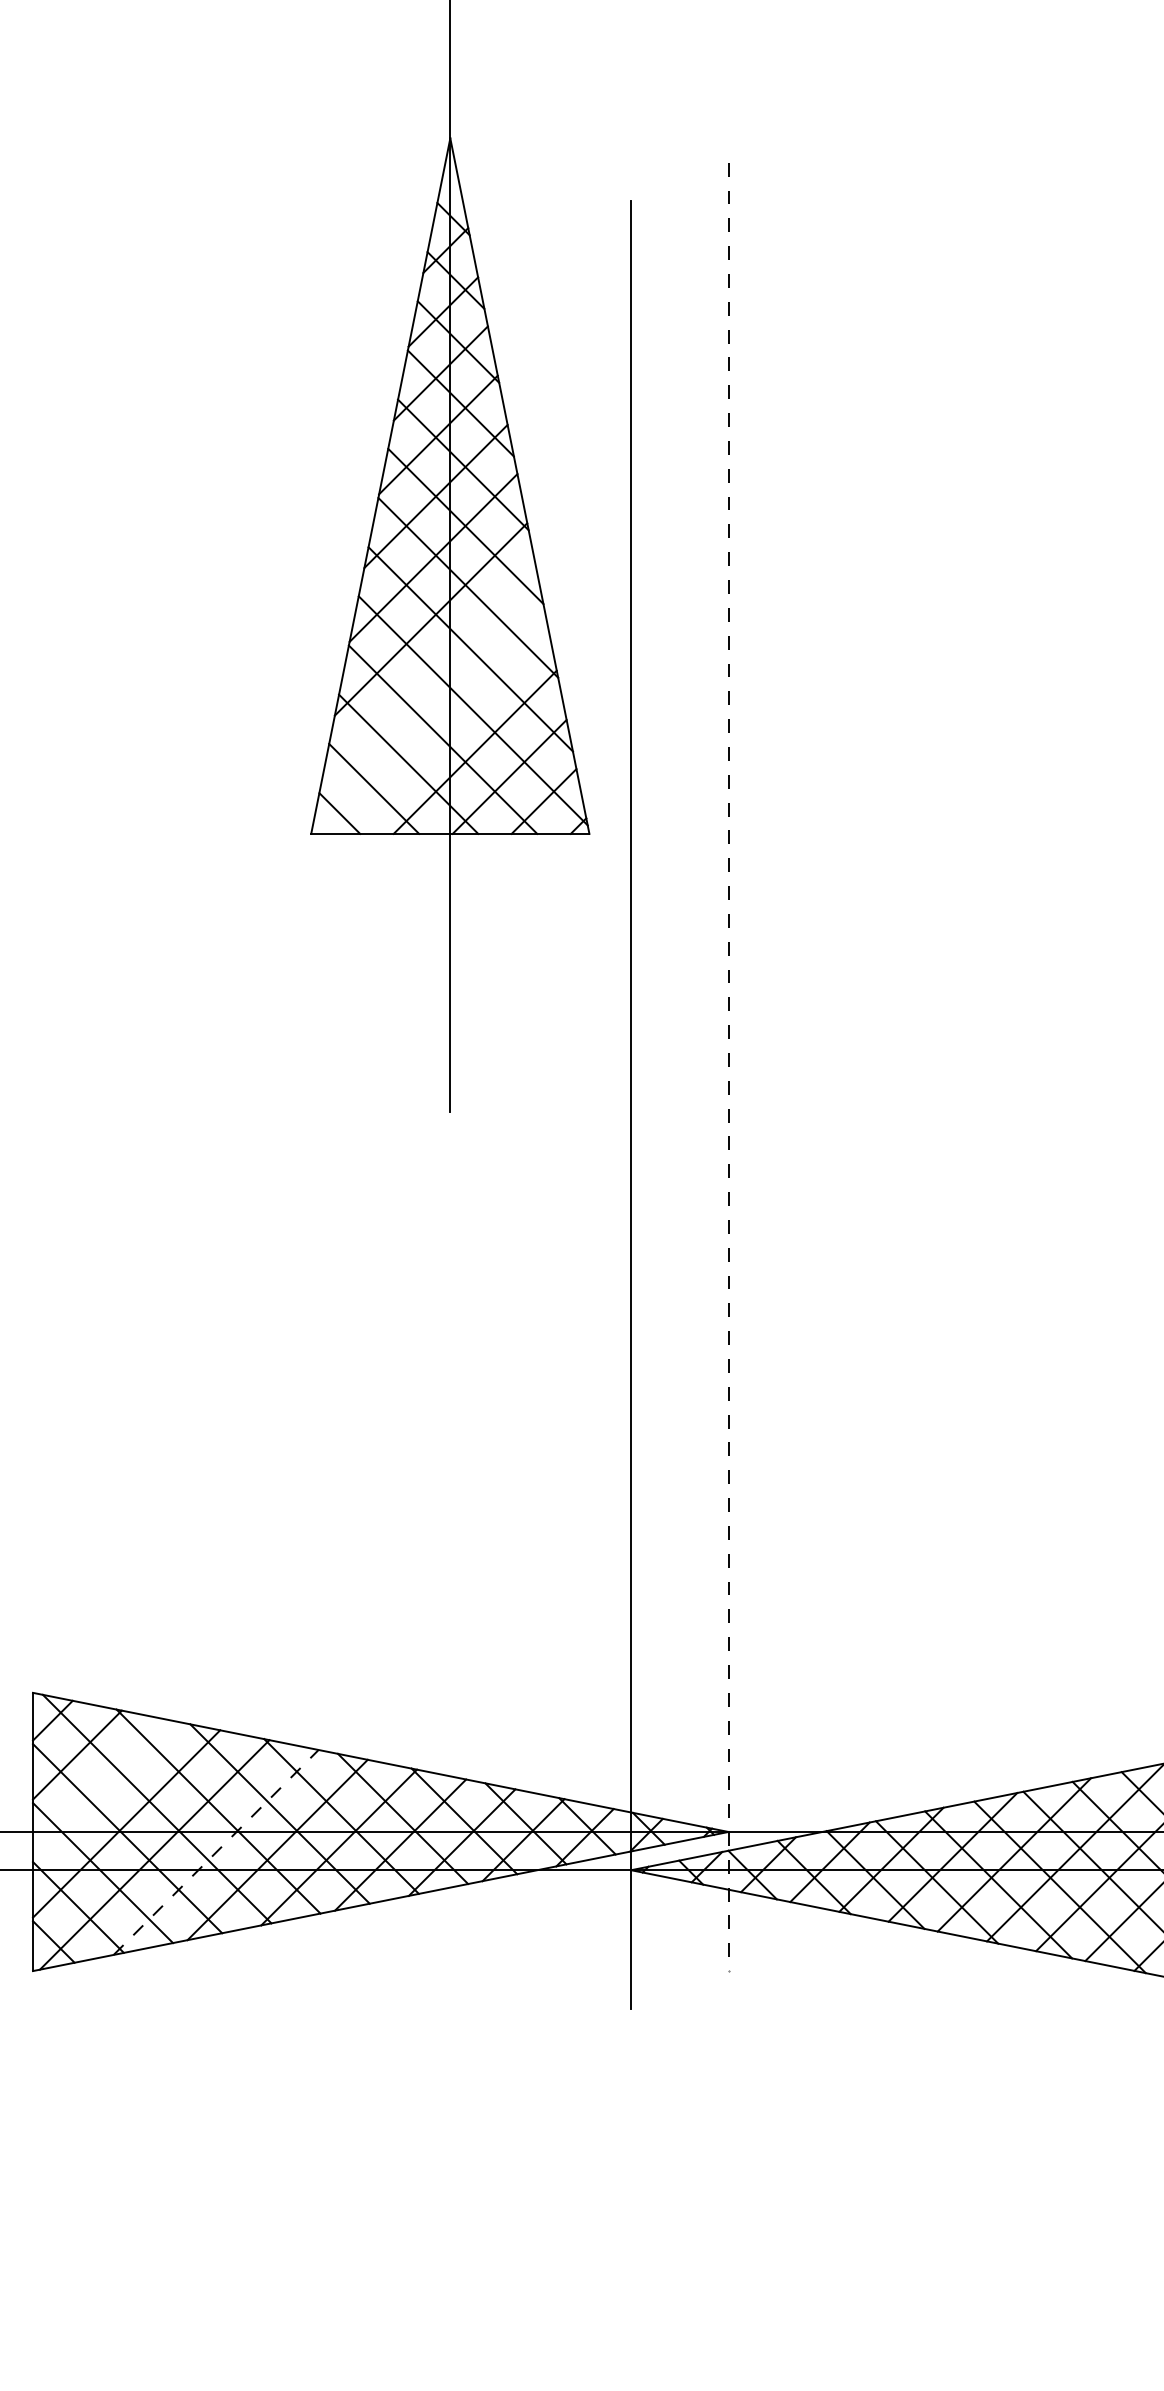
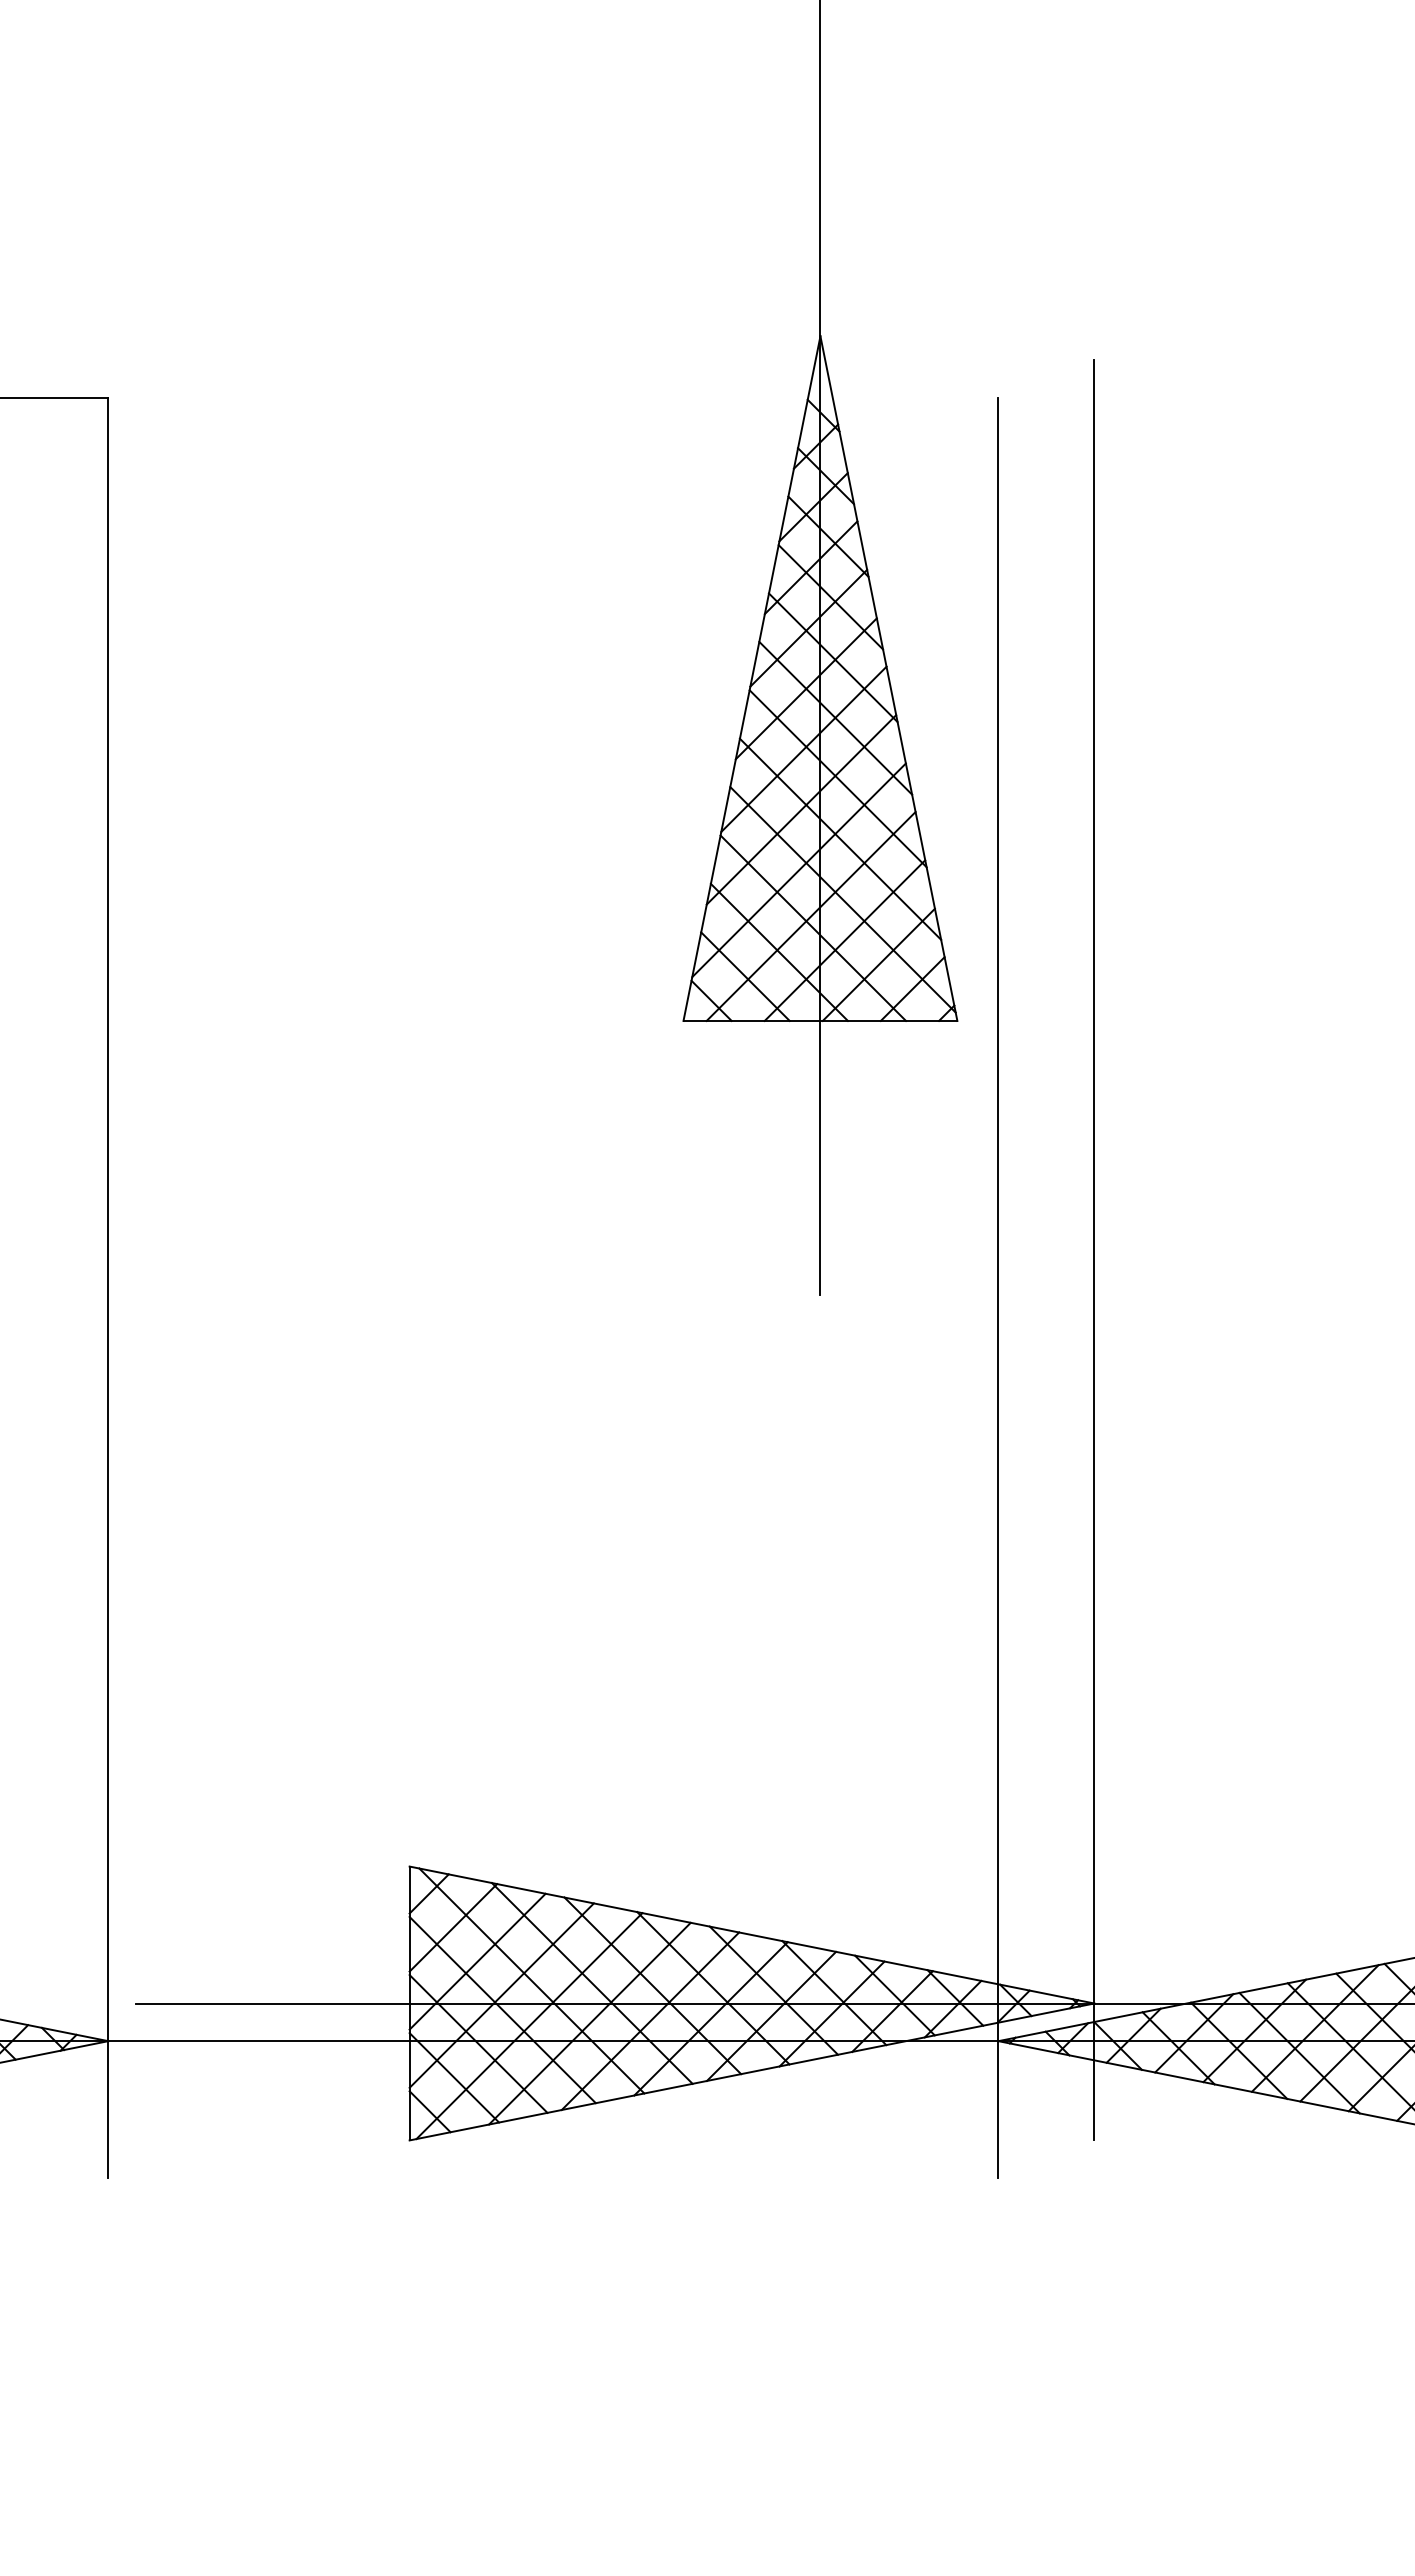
line: (428, 681) -> (798, 870), added
line: (440, 727) -> (810, 916), added
line: (728, 1067) -> (1094, 1250), dashed -> solid
line: (101, 1789) -> (477, 1961), added
line: (215, 1852) -> (589, 2023), dashed -> solid

